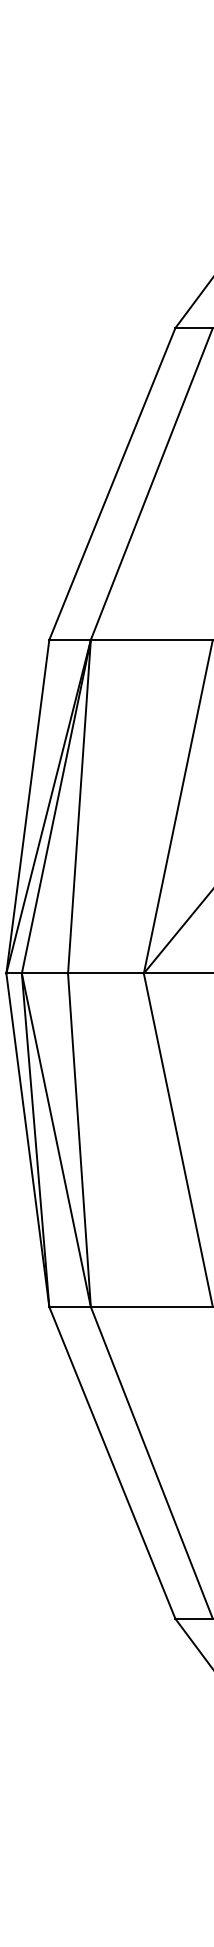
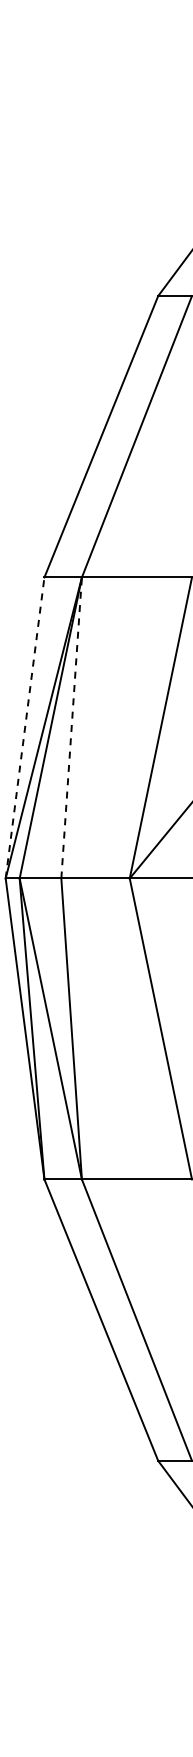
line: (28, 806) -> (25, 727), solid -> dashed
line: (79, 806) -> (71, 727), solid -> dashed

